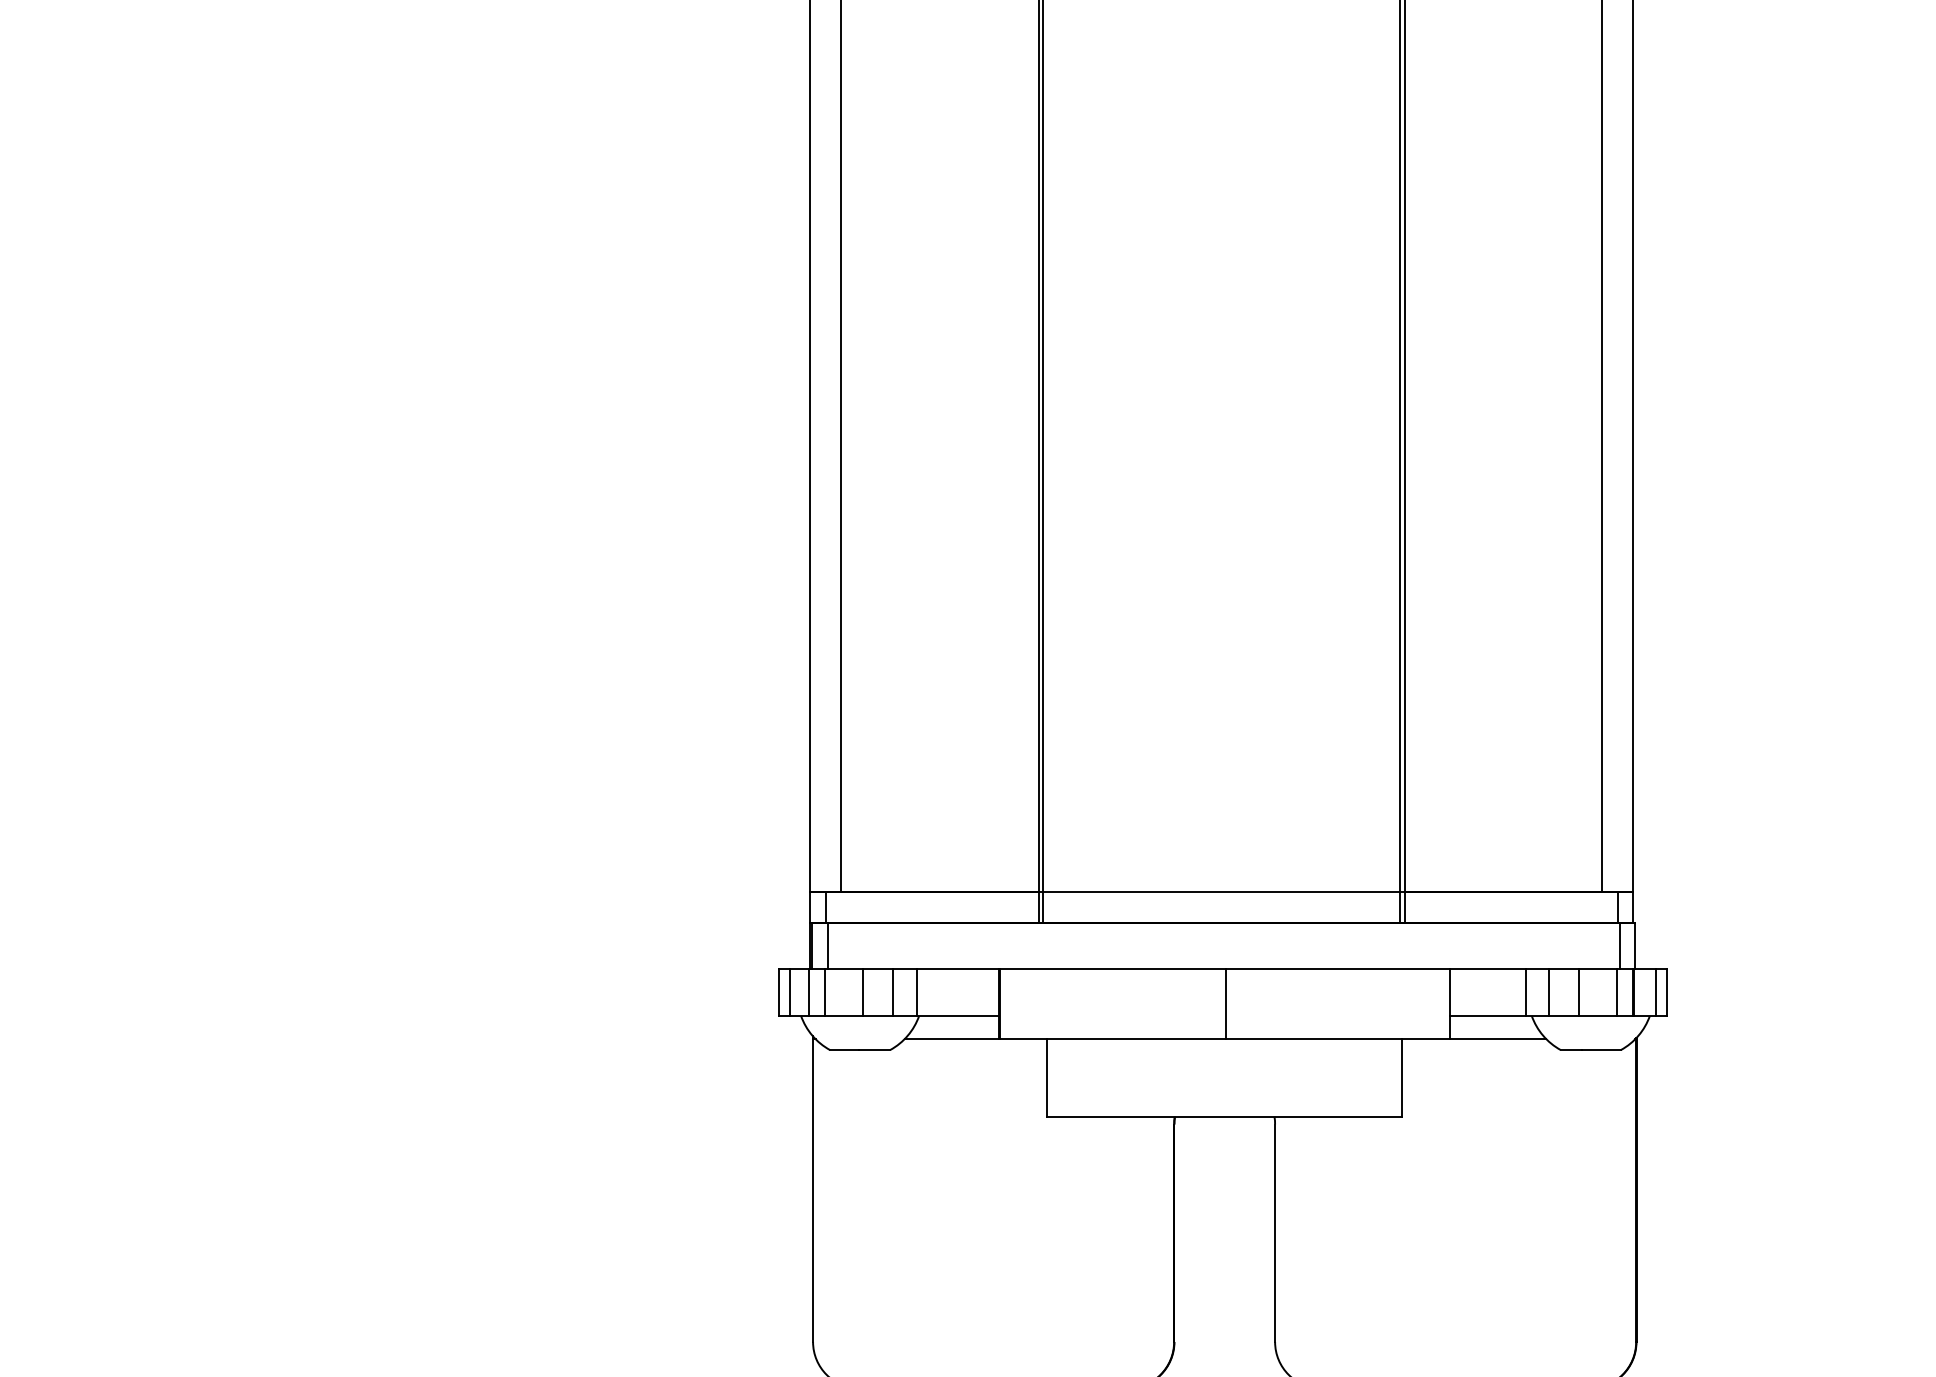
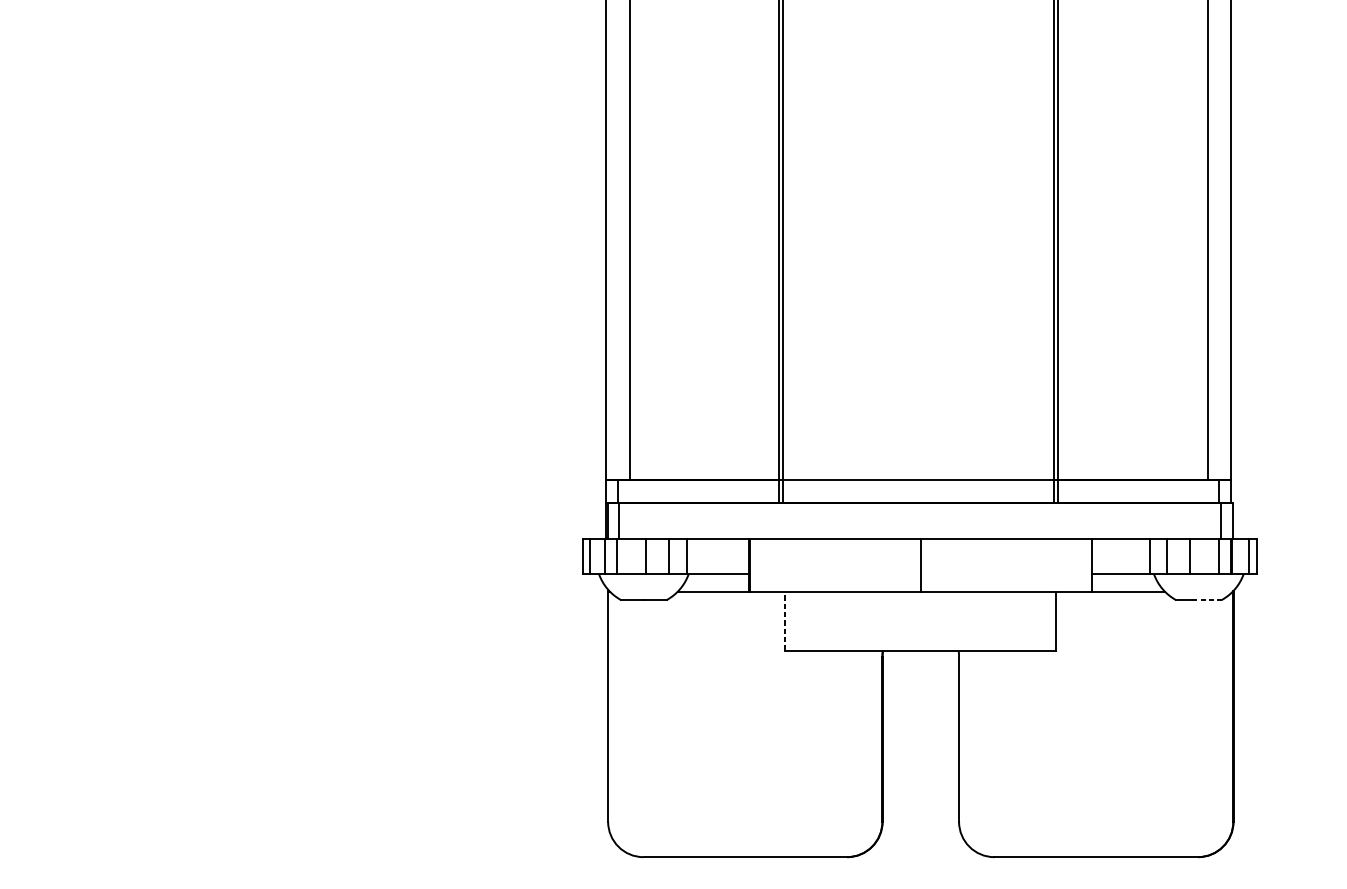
line: (1601, 1050) -> (1206, 600), solid -> dashed
line: (1046, 1077) -> (785, 620), solid -> dashed

